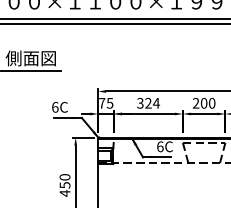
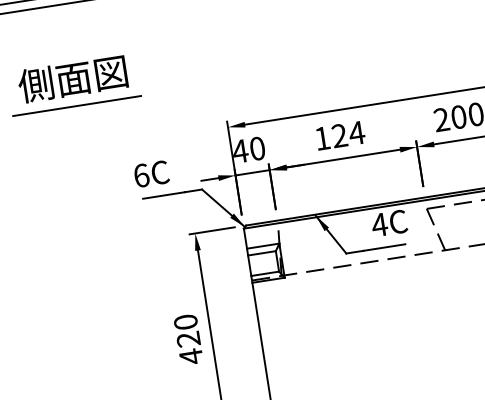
text: (106, 102) -> (249, 148), 75 -> 40
text: (140, 102) -> (322, 136), 324 -> 124
text: (159, 146) -> (377, 224), 6C -> 4C
text: (64, 185) -> (187, 339), 450 -> 420

